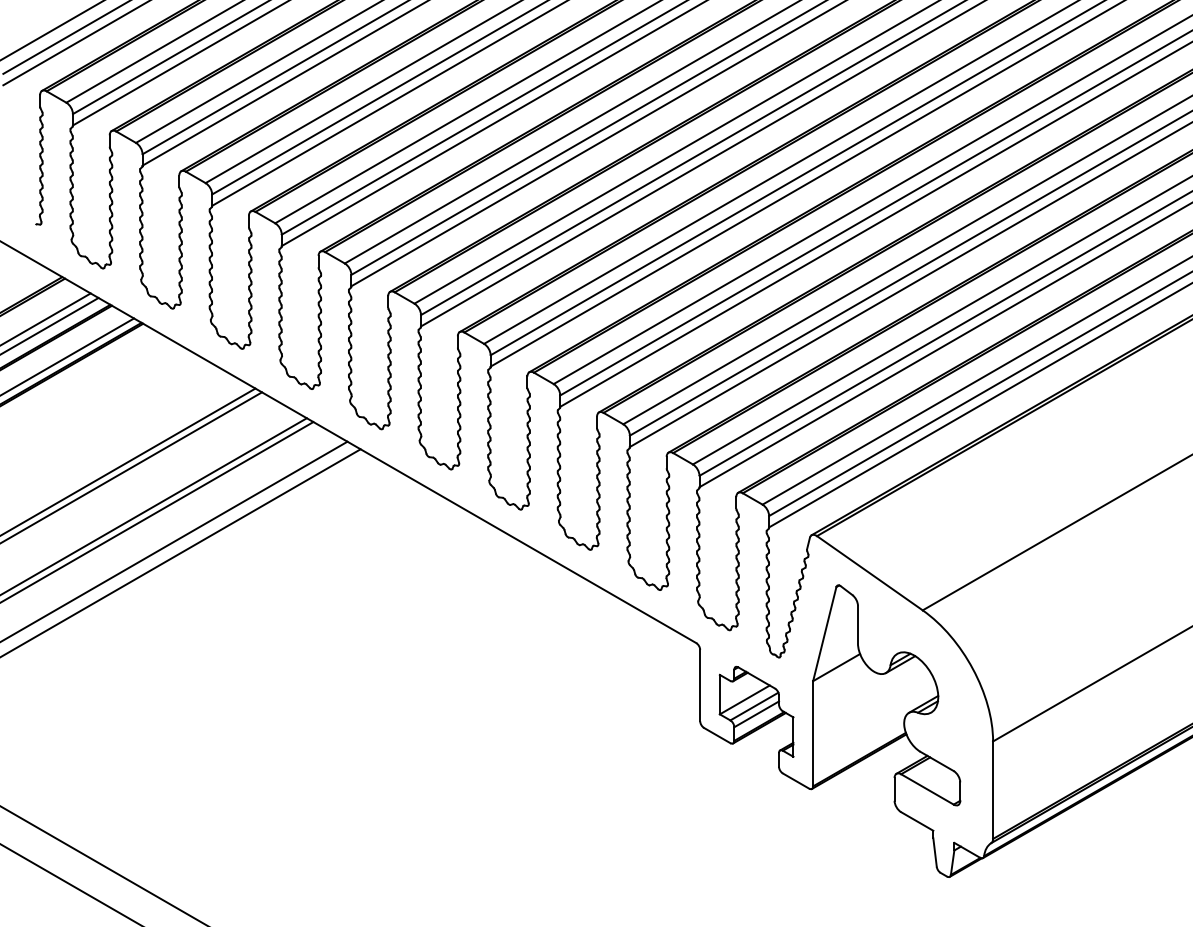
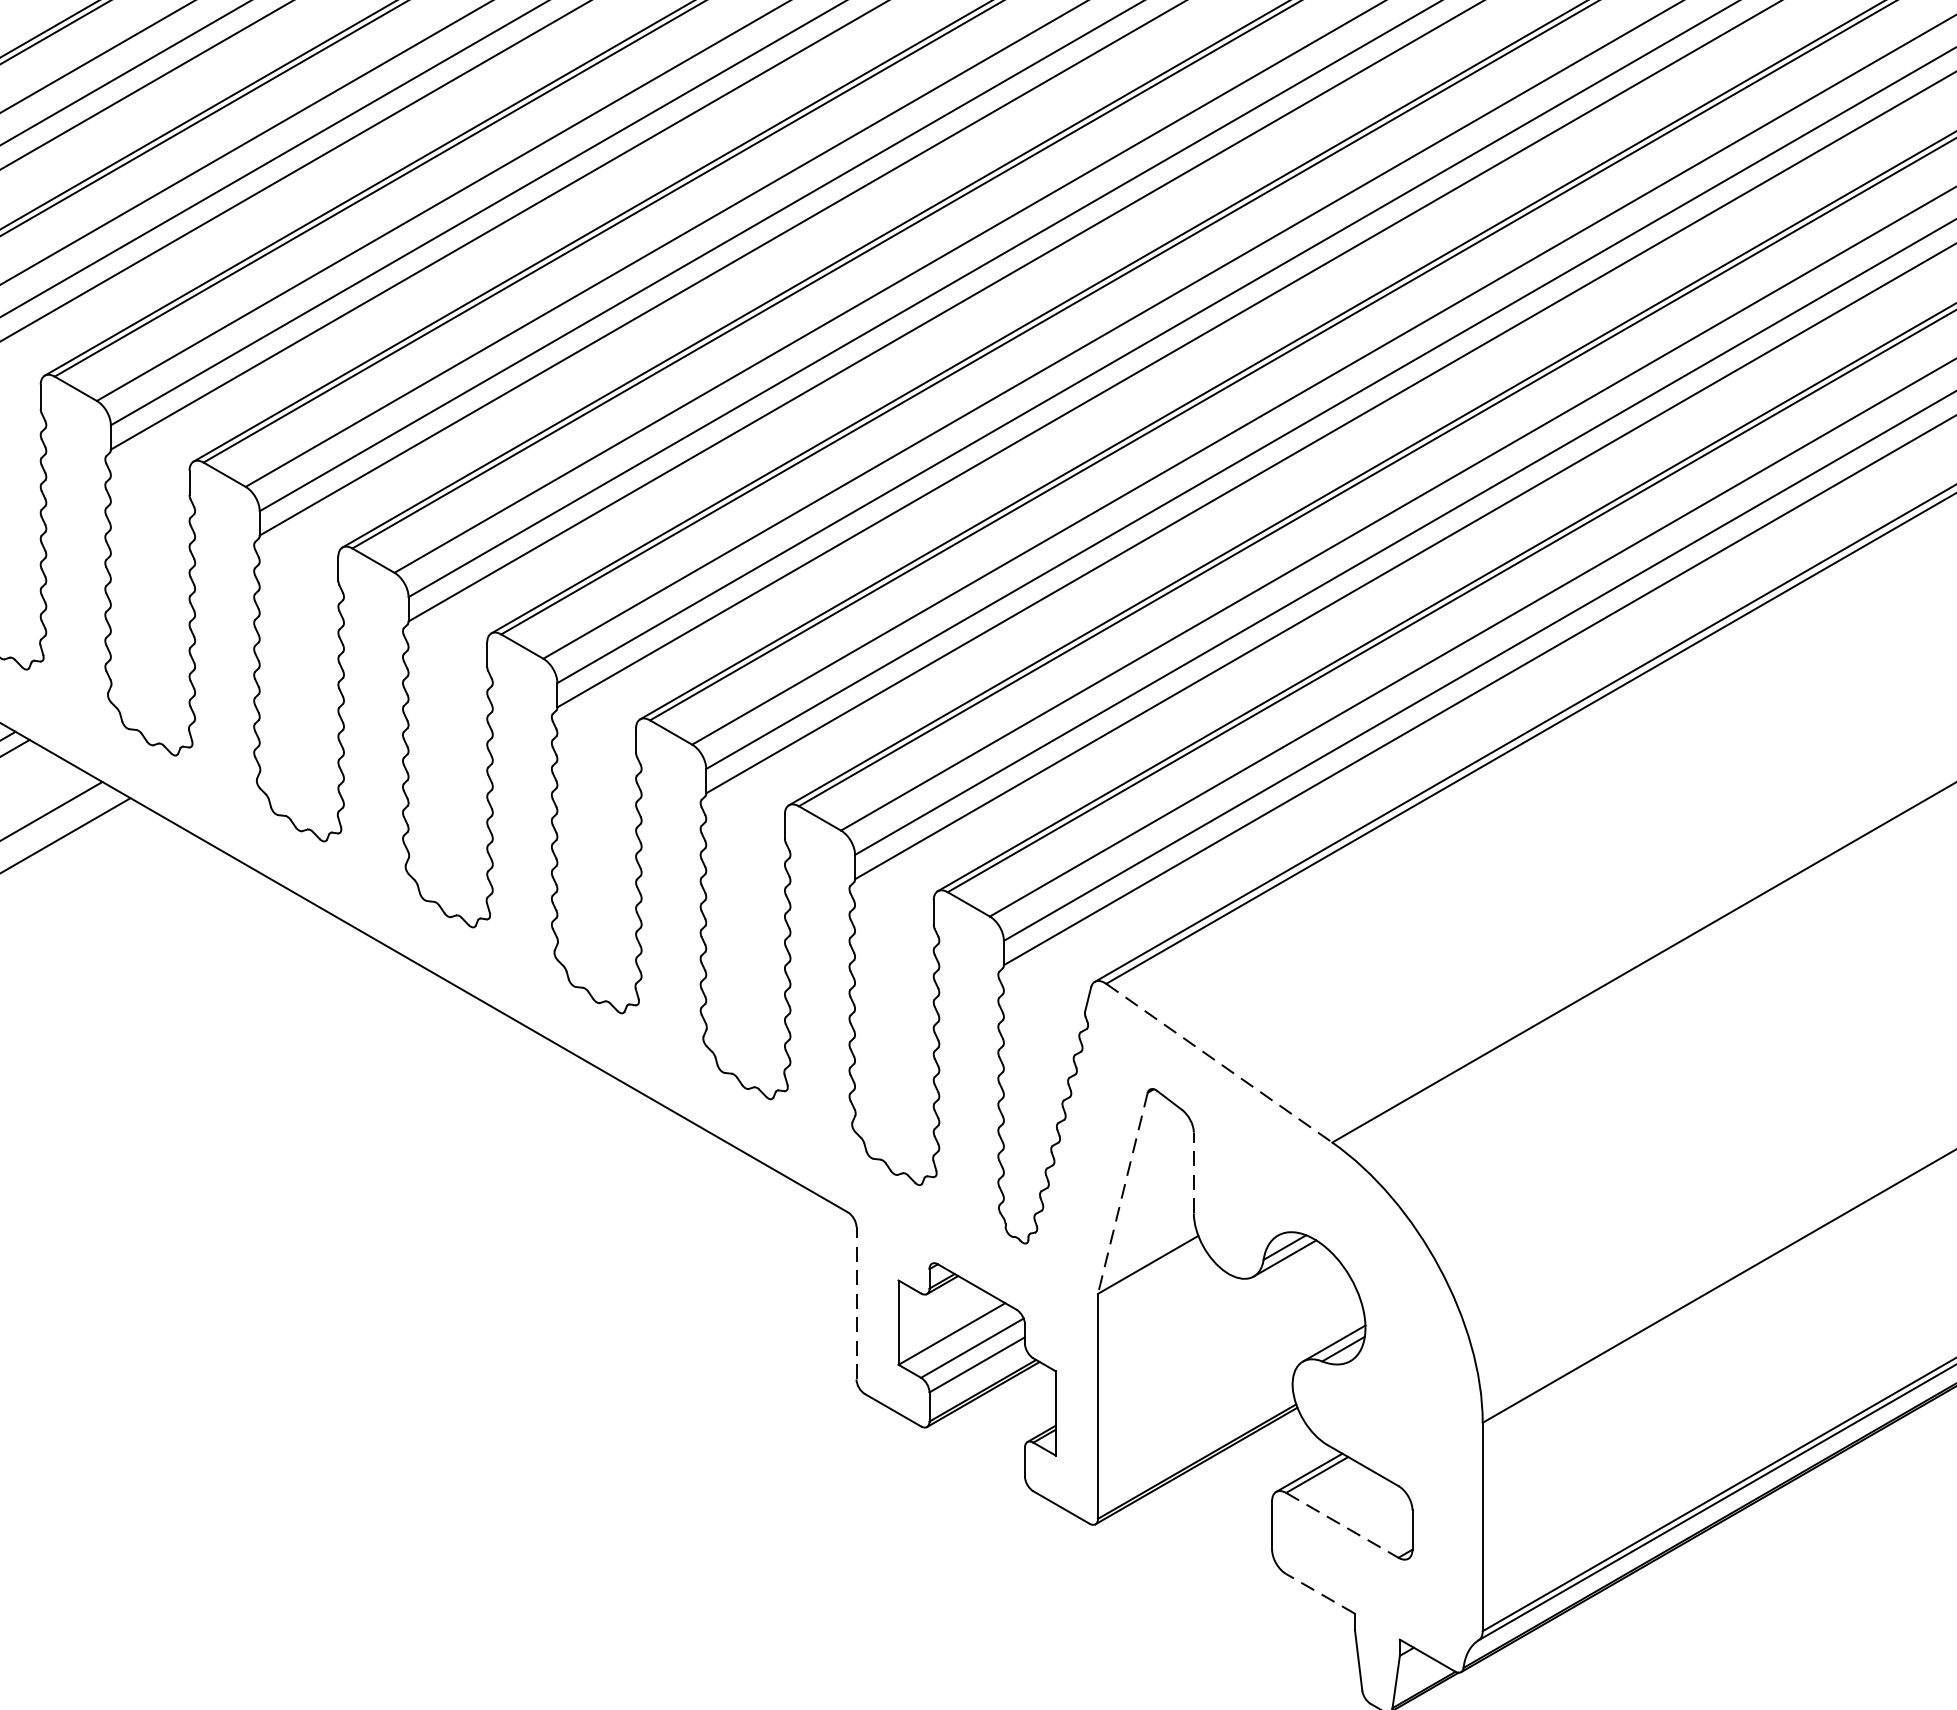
line: (869, 573) -> (1218, 1063), solid -> dashed
line: (857, 624) -> (1192, 1172), solid -> dashed
line: (824, 634) -> (1122, 1194), solid -> dashed
line: (700, 685) -> (857, 1303), solid -> dashed
line: (927, 789) -> (1342, 1525), solid -> dashed
line: (917, 821) -> (1321, 1593), solid -> dashed

